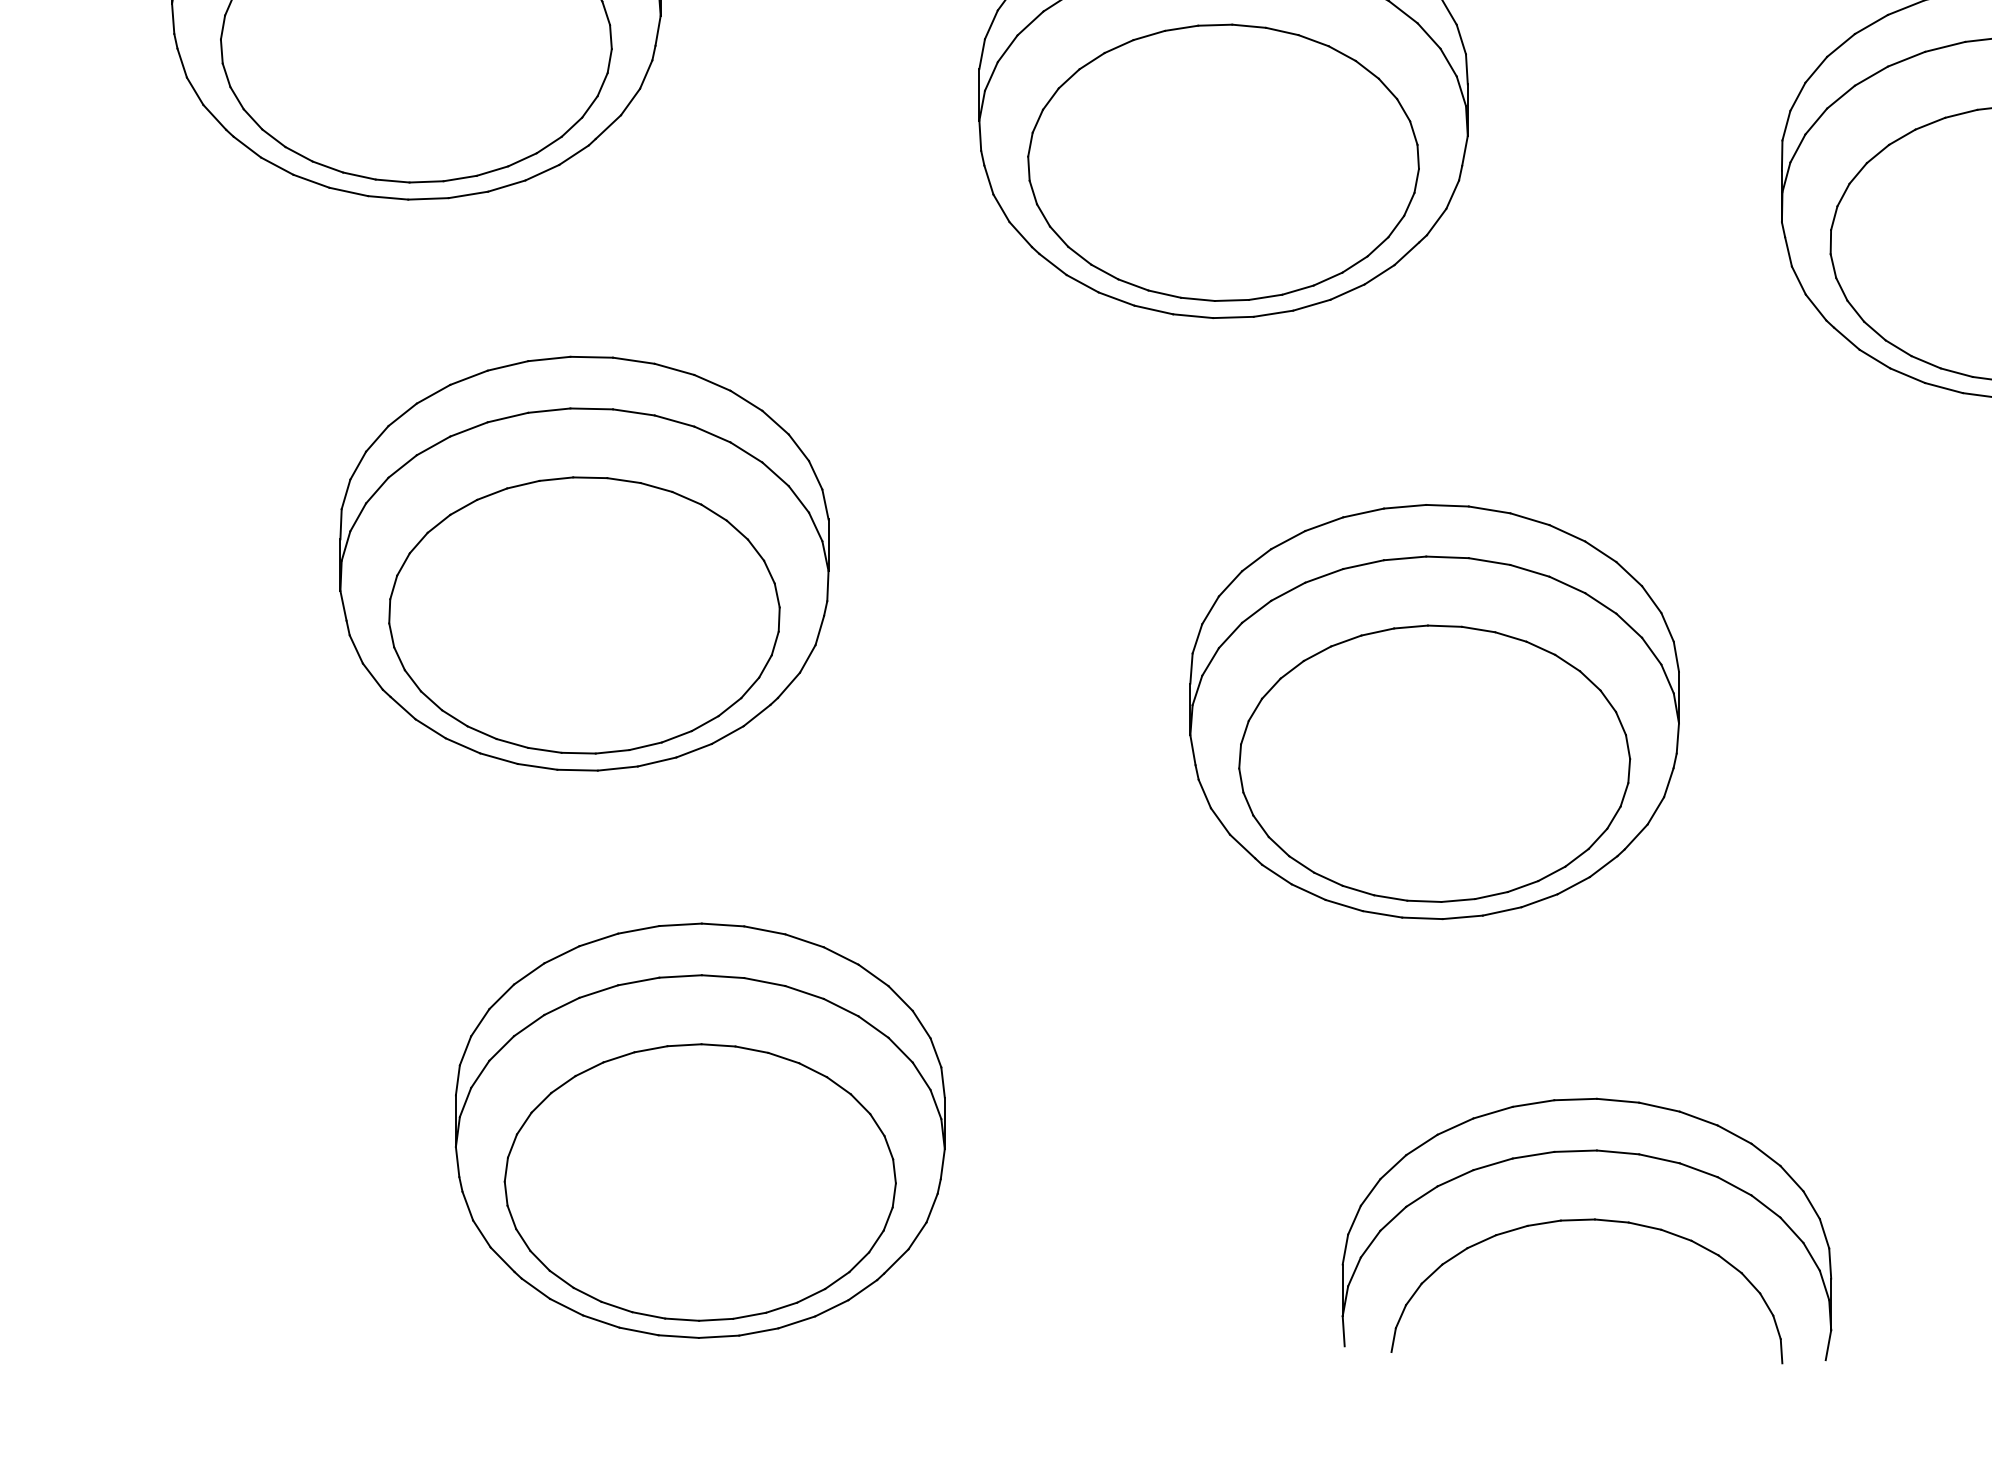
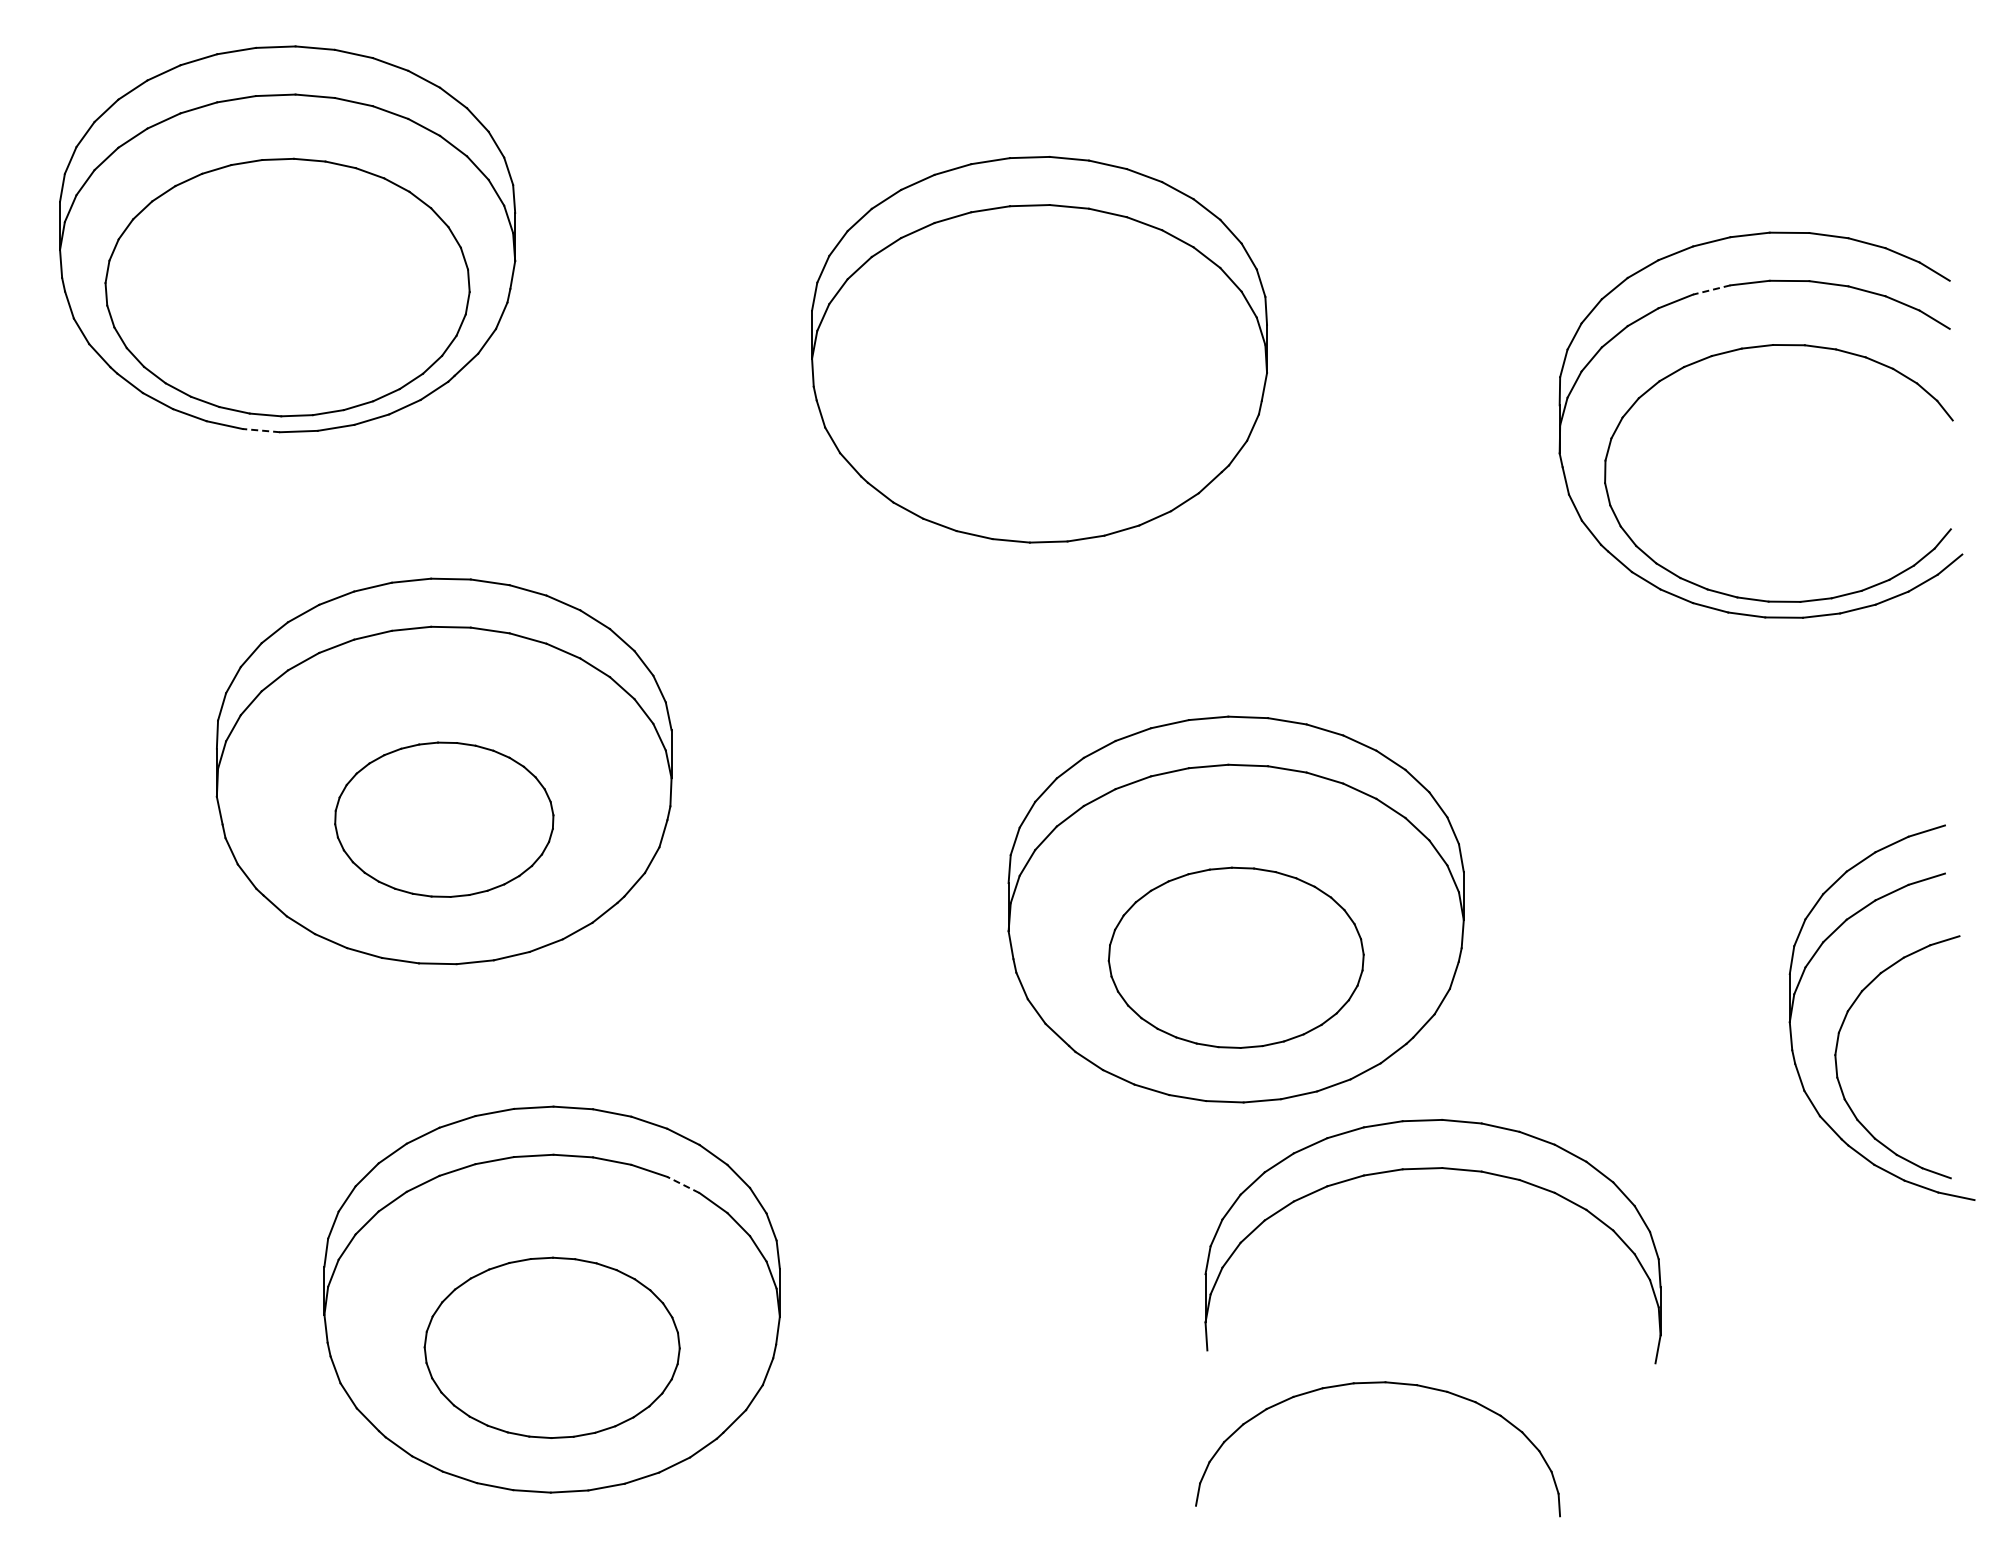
line: (1944, 47) -> (1711, 290), solid -> dashed
part: (1223, 162) -> (1039, 397), removed
line: (388, 197) -> (261, 430), solid -> dashed
part: (584, 615) -> (444, 819), size x0.6
part: (1434, 763) -> (1236, 957), size x0.7
line: (840, 1007) -> (682, 1184), solid -> dashed
part: (1586, 1152) -> (1432, 1169), moved
part: (700, 1182) -> (552, 1347), size x0.7

